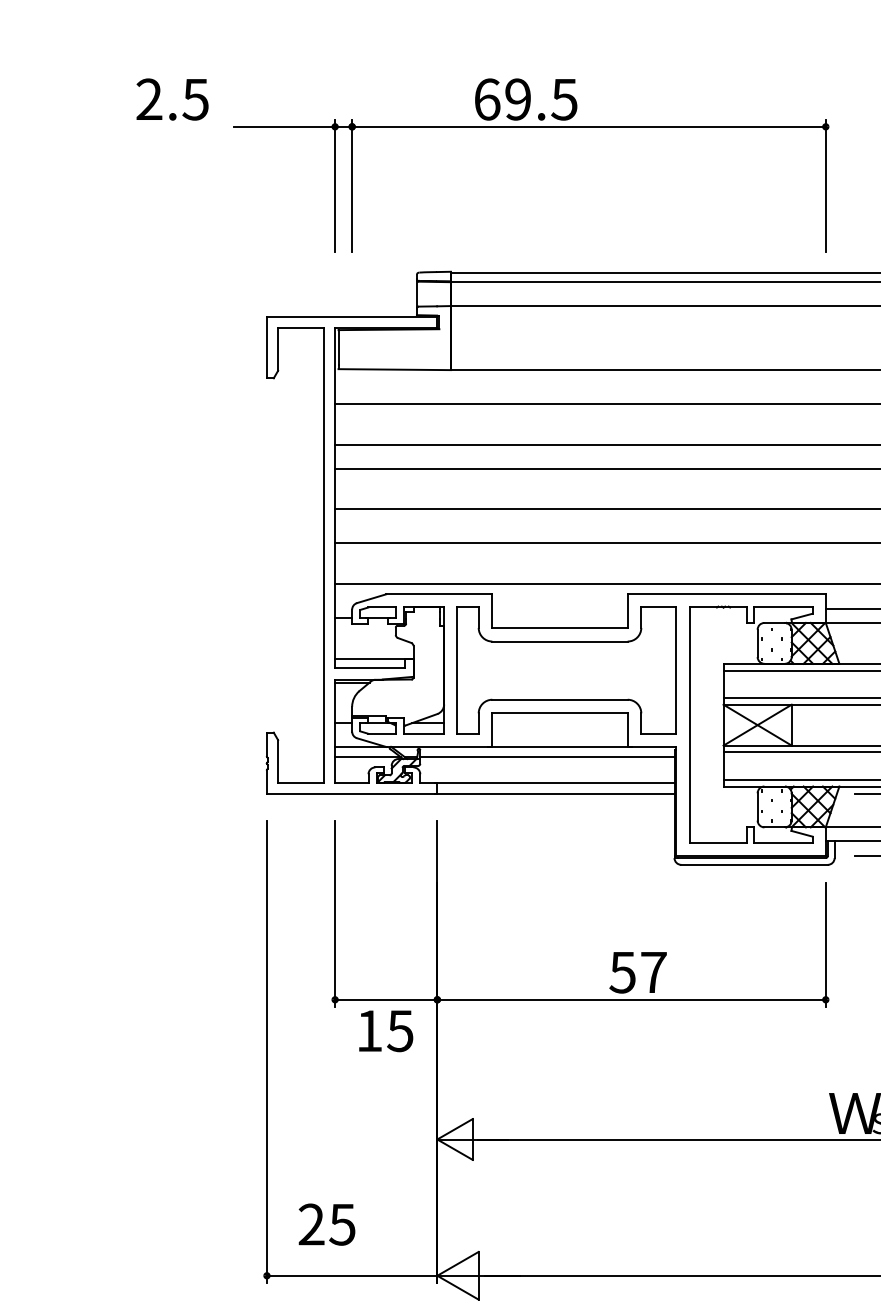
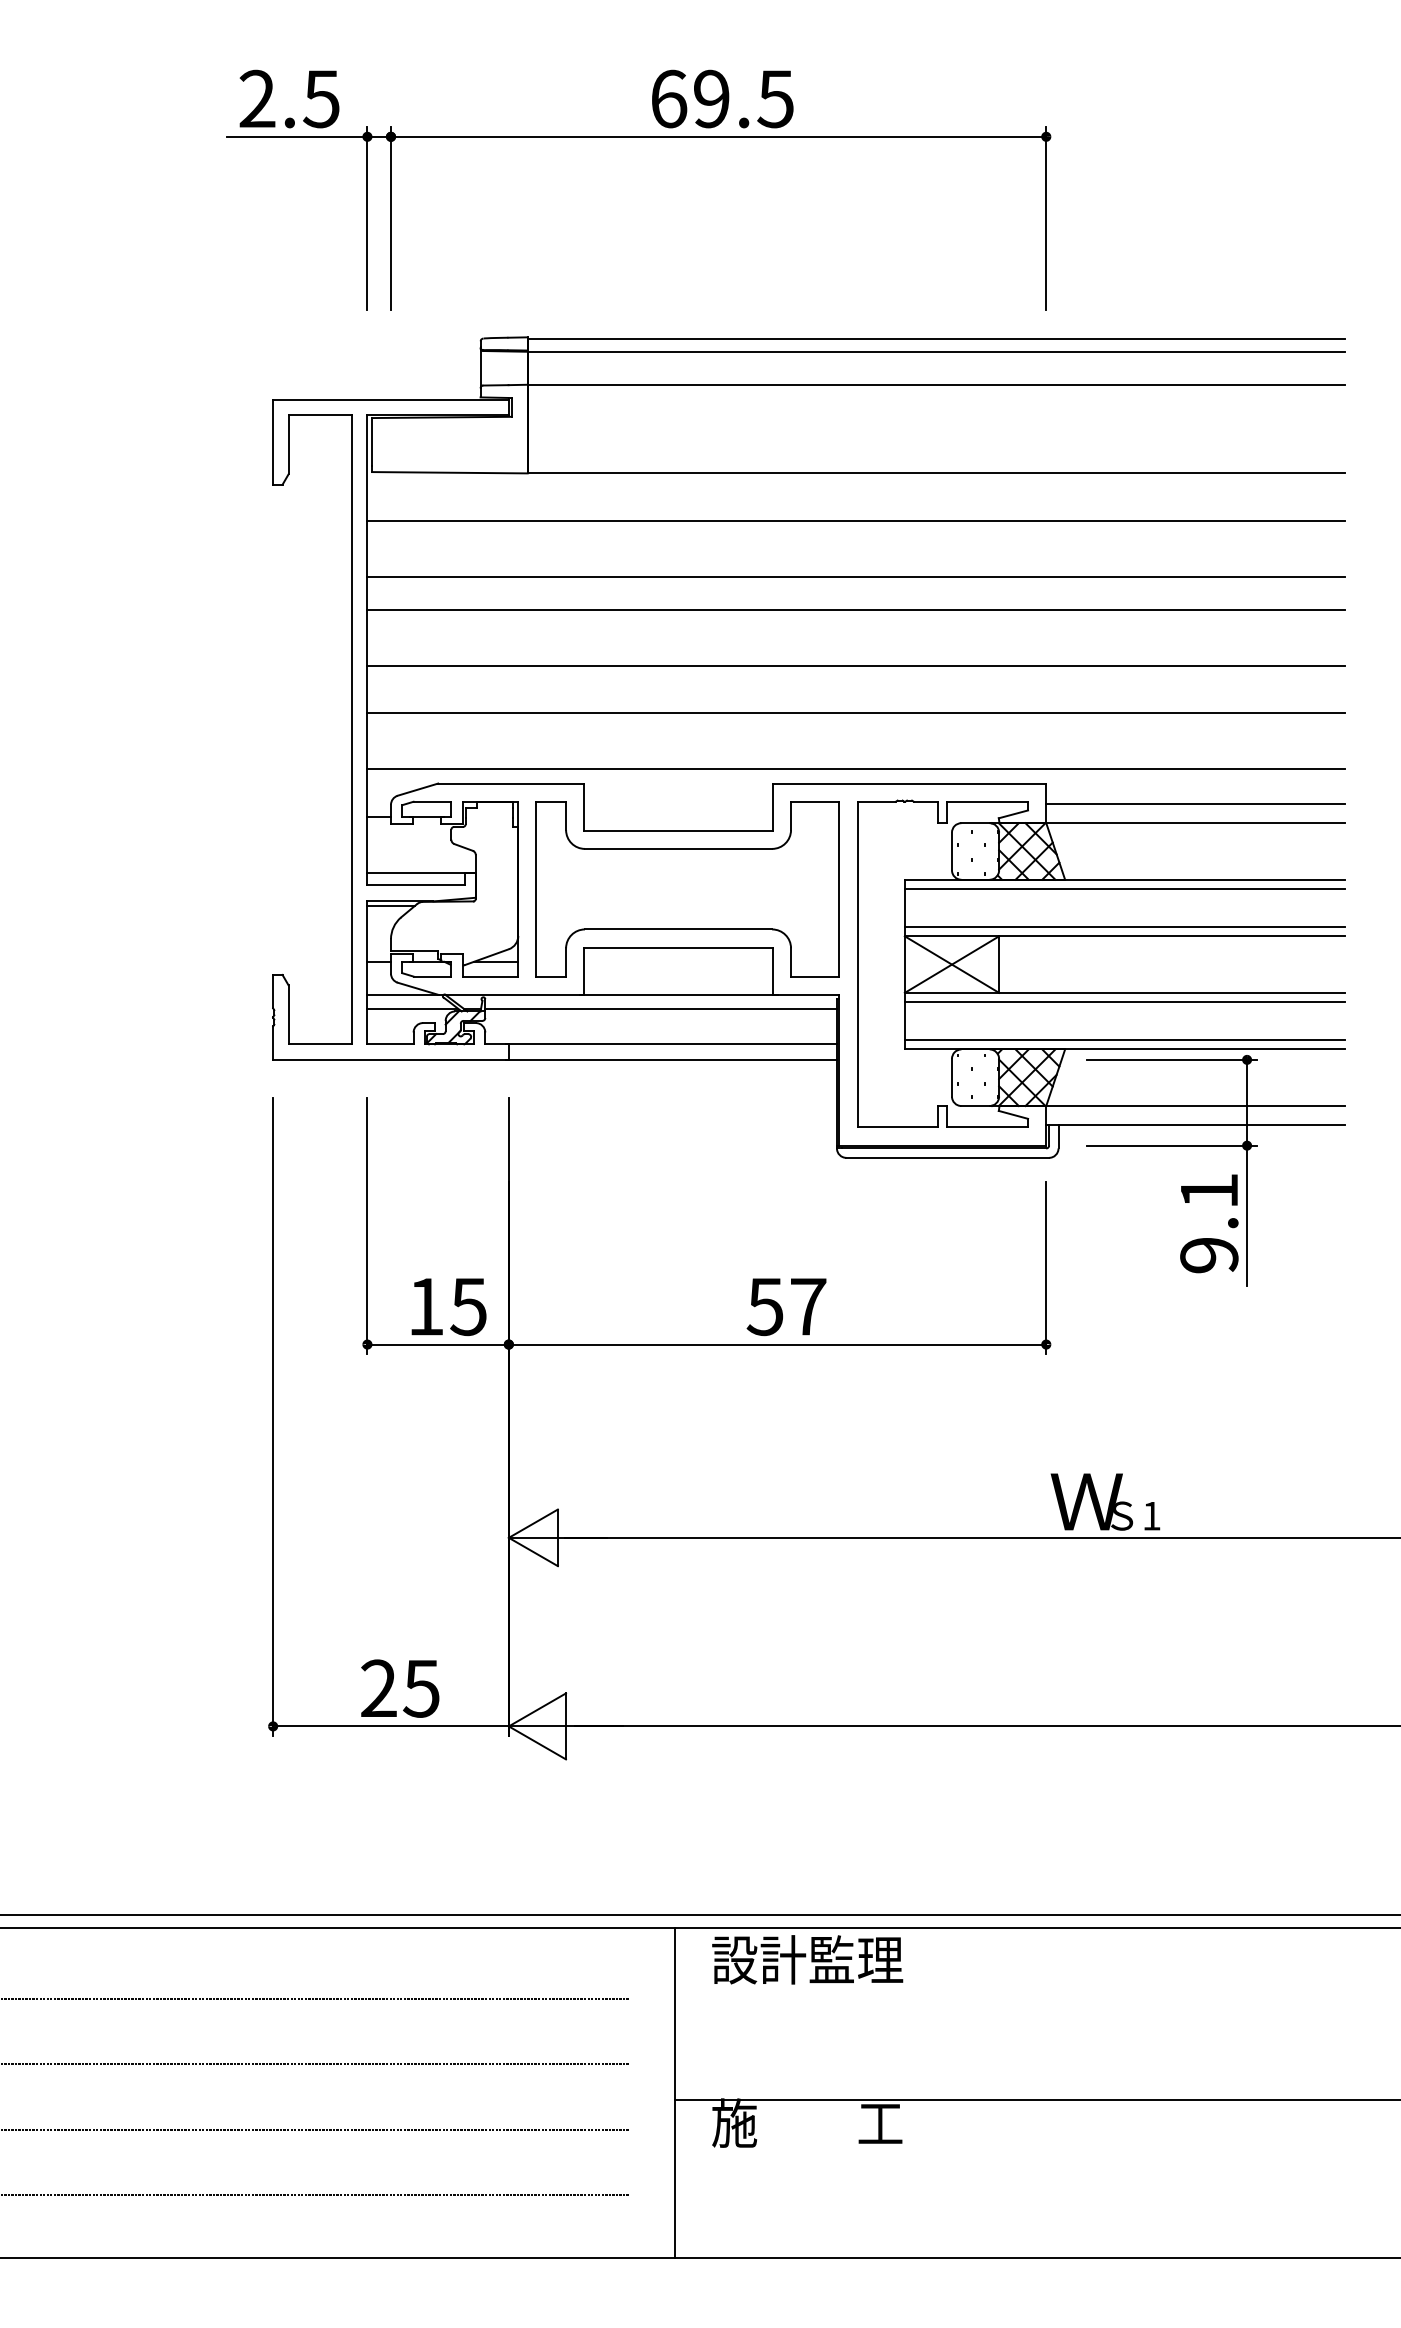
text: (172, 99) -> (289, 98), moved
text: (525, 99) -> (722, 98), moved
text: (385, 1031) -> (448, 1307), moved
text: (327, 1224) -> (400, 1688), moved

